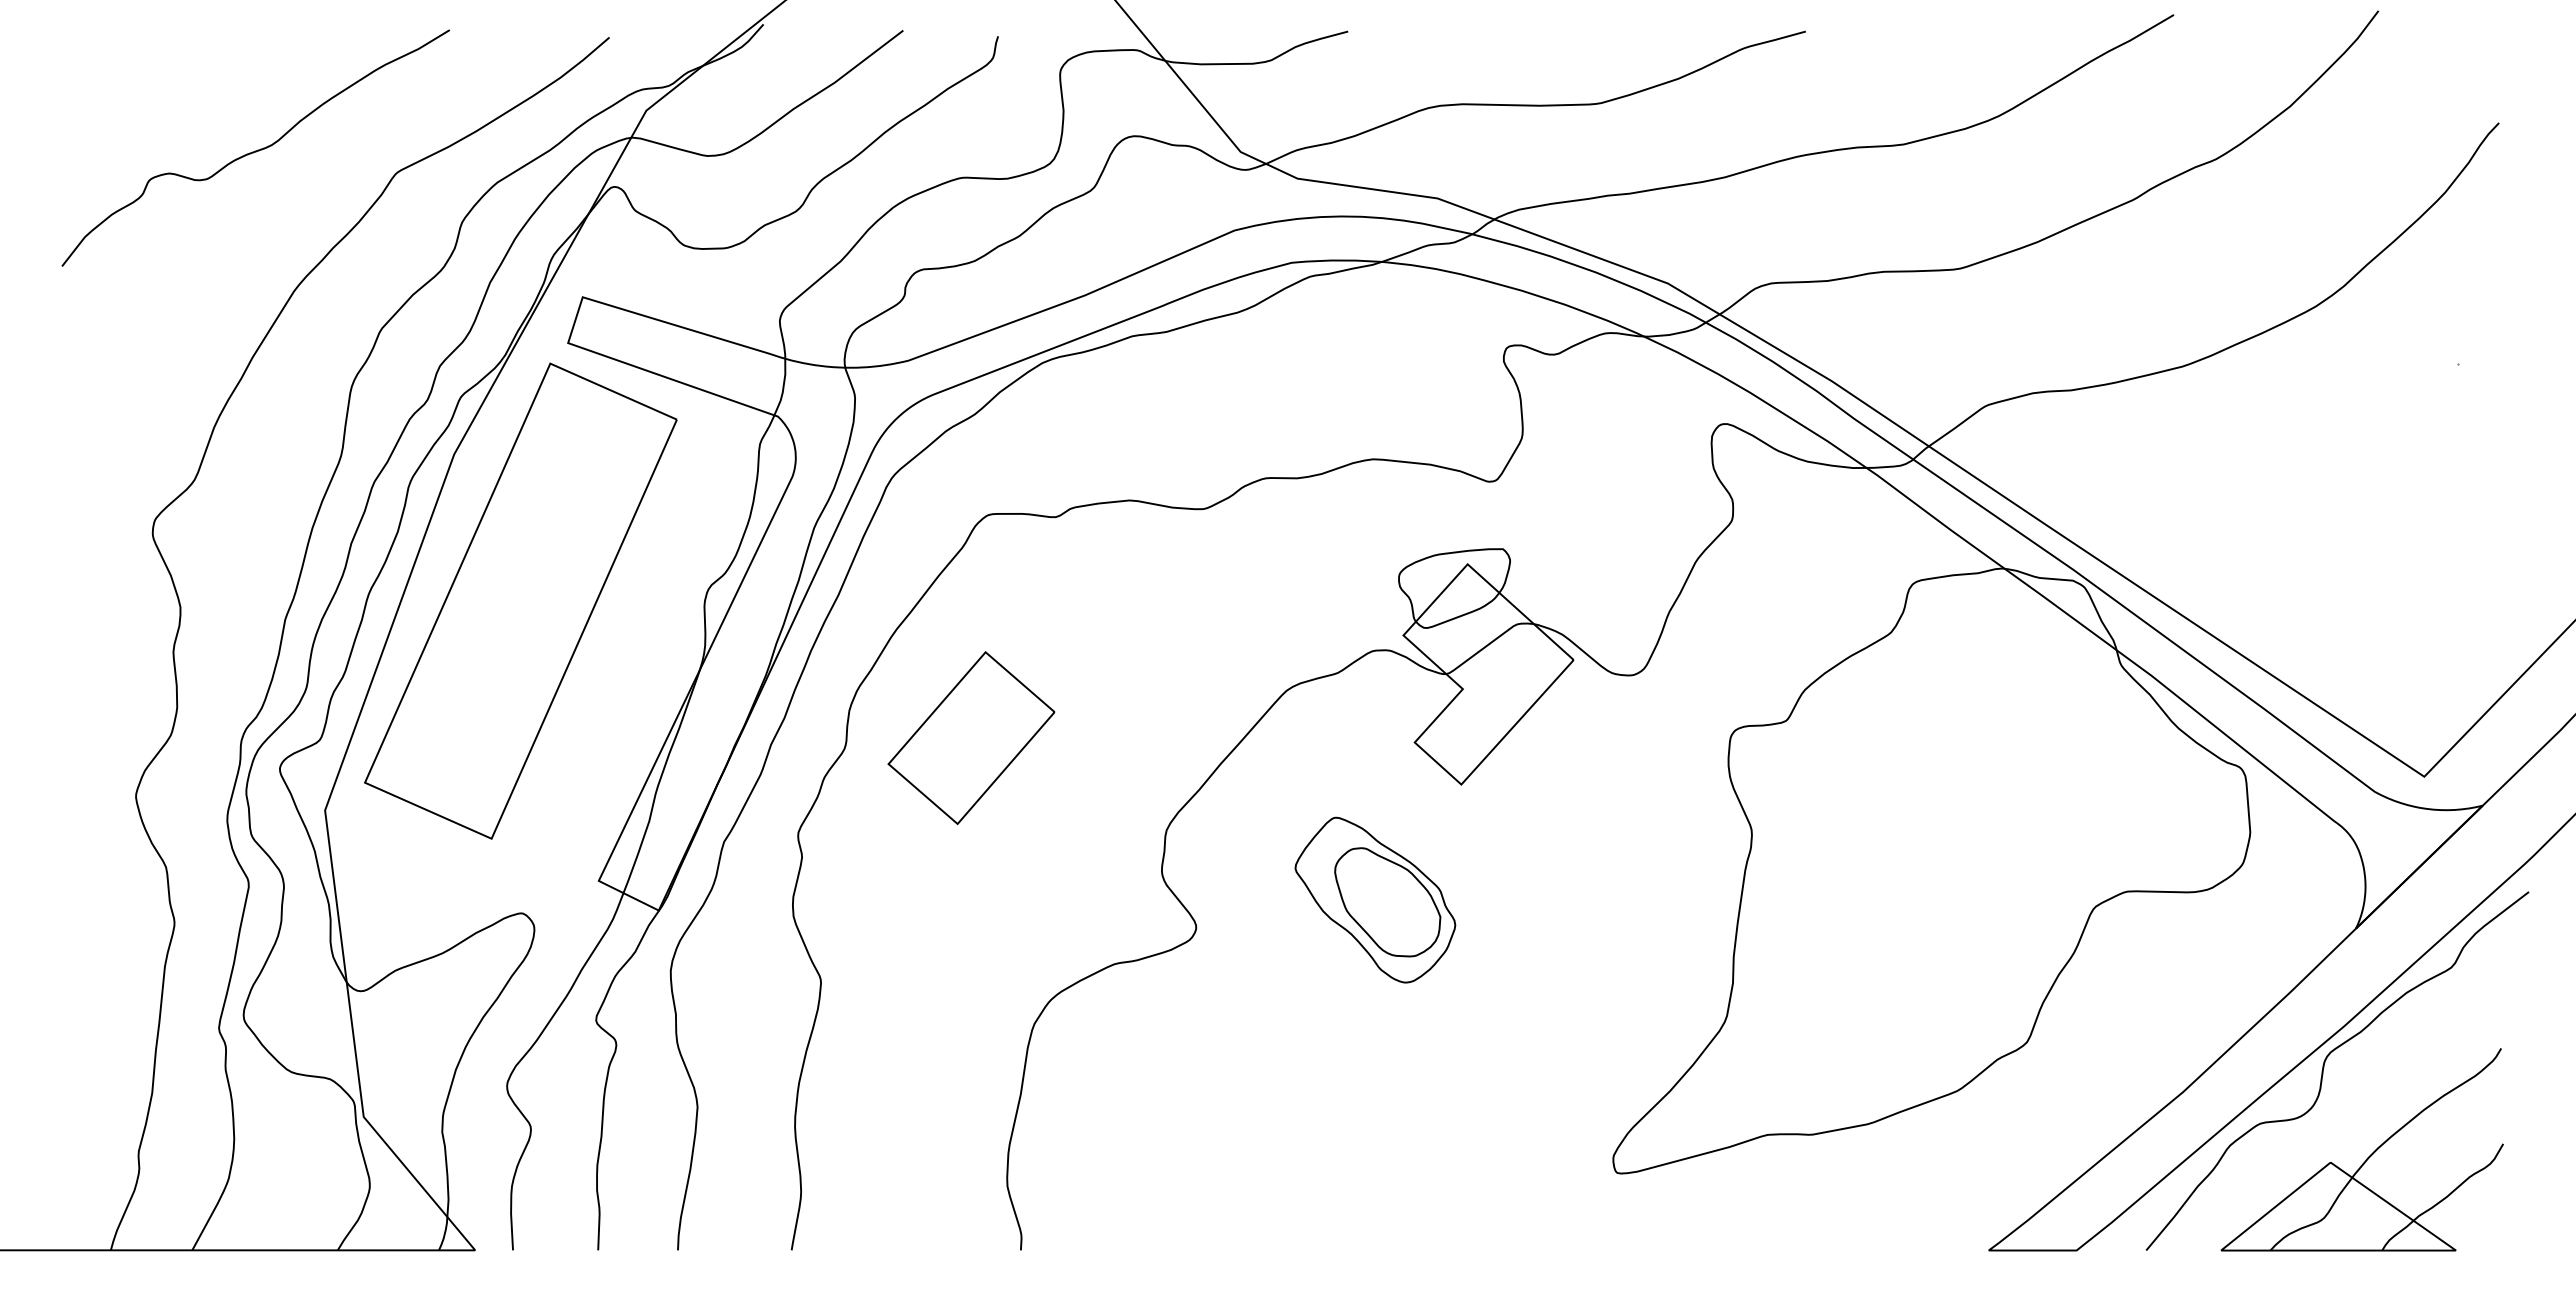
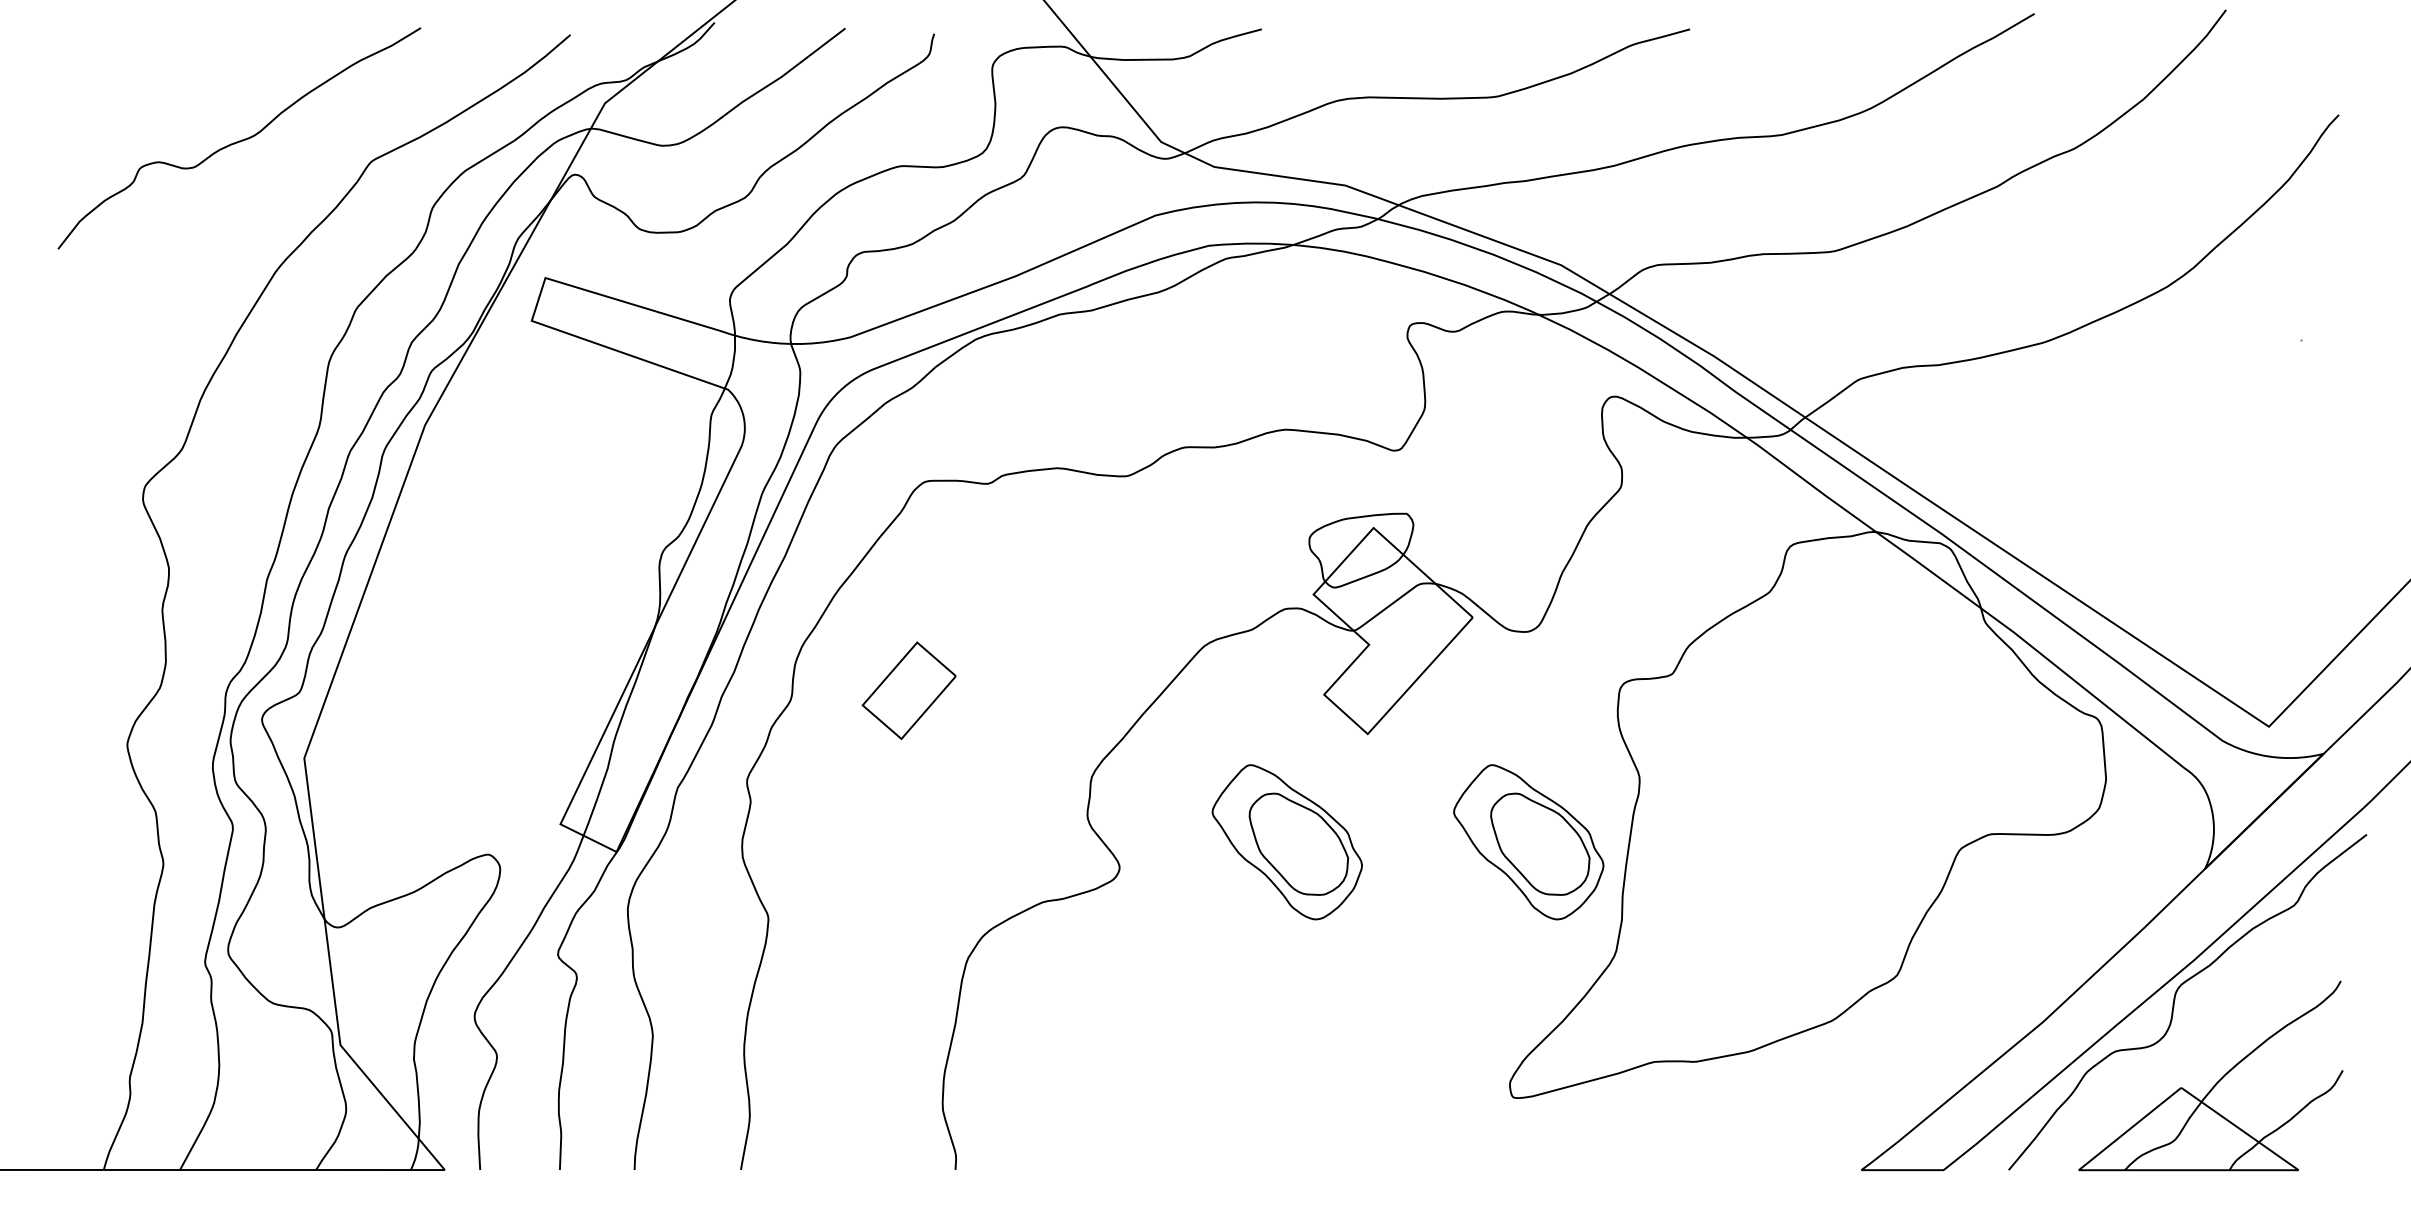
part: (520, 600) -> (487, 561), removed
part: (971, 738) -> (909, 690), size x0.6
part: (1633, 899) -> (1528, 841), added

